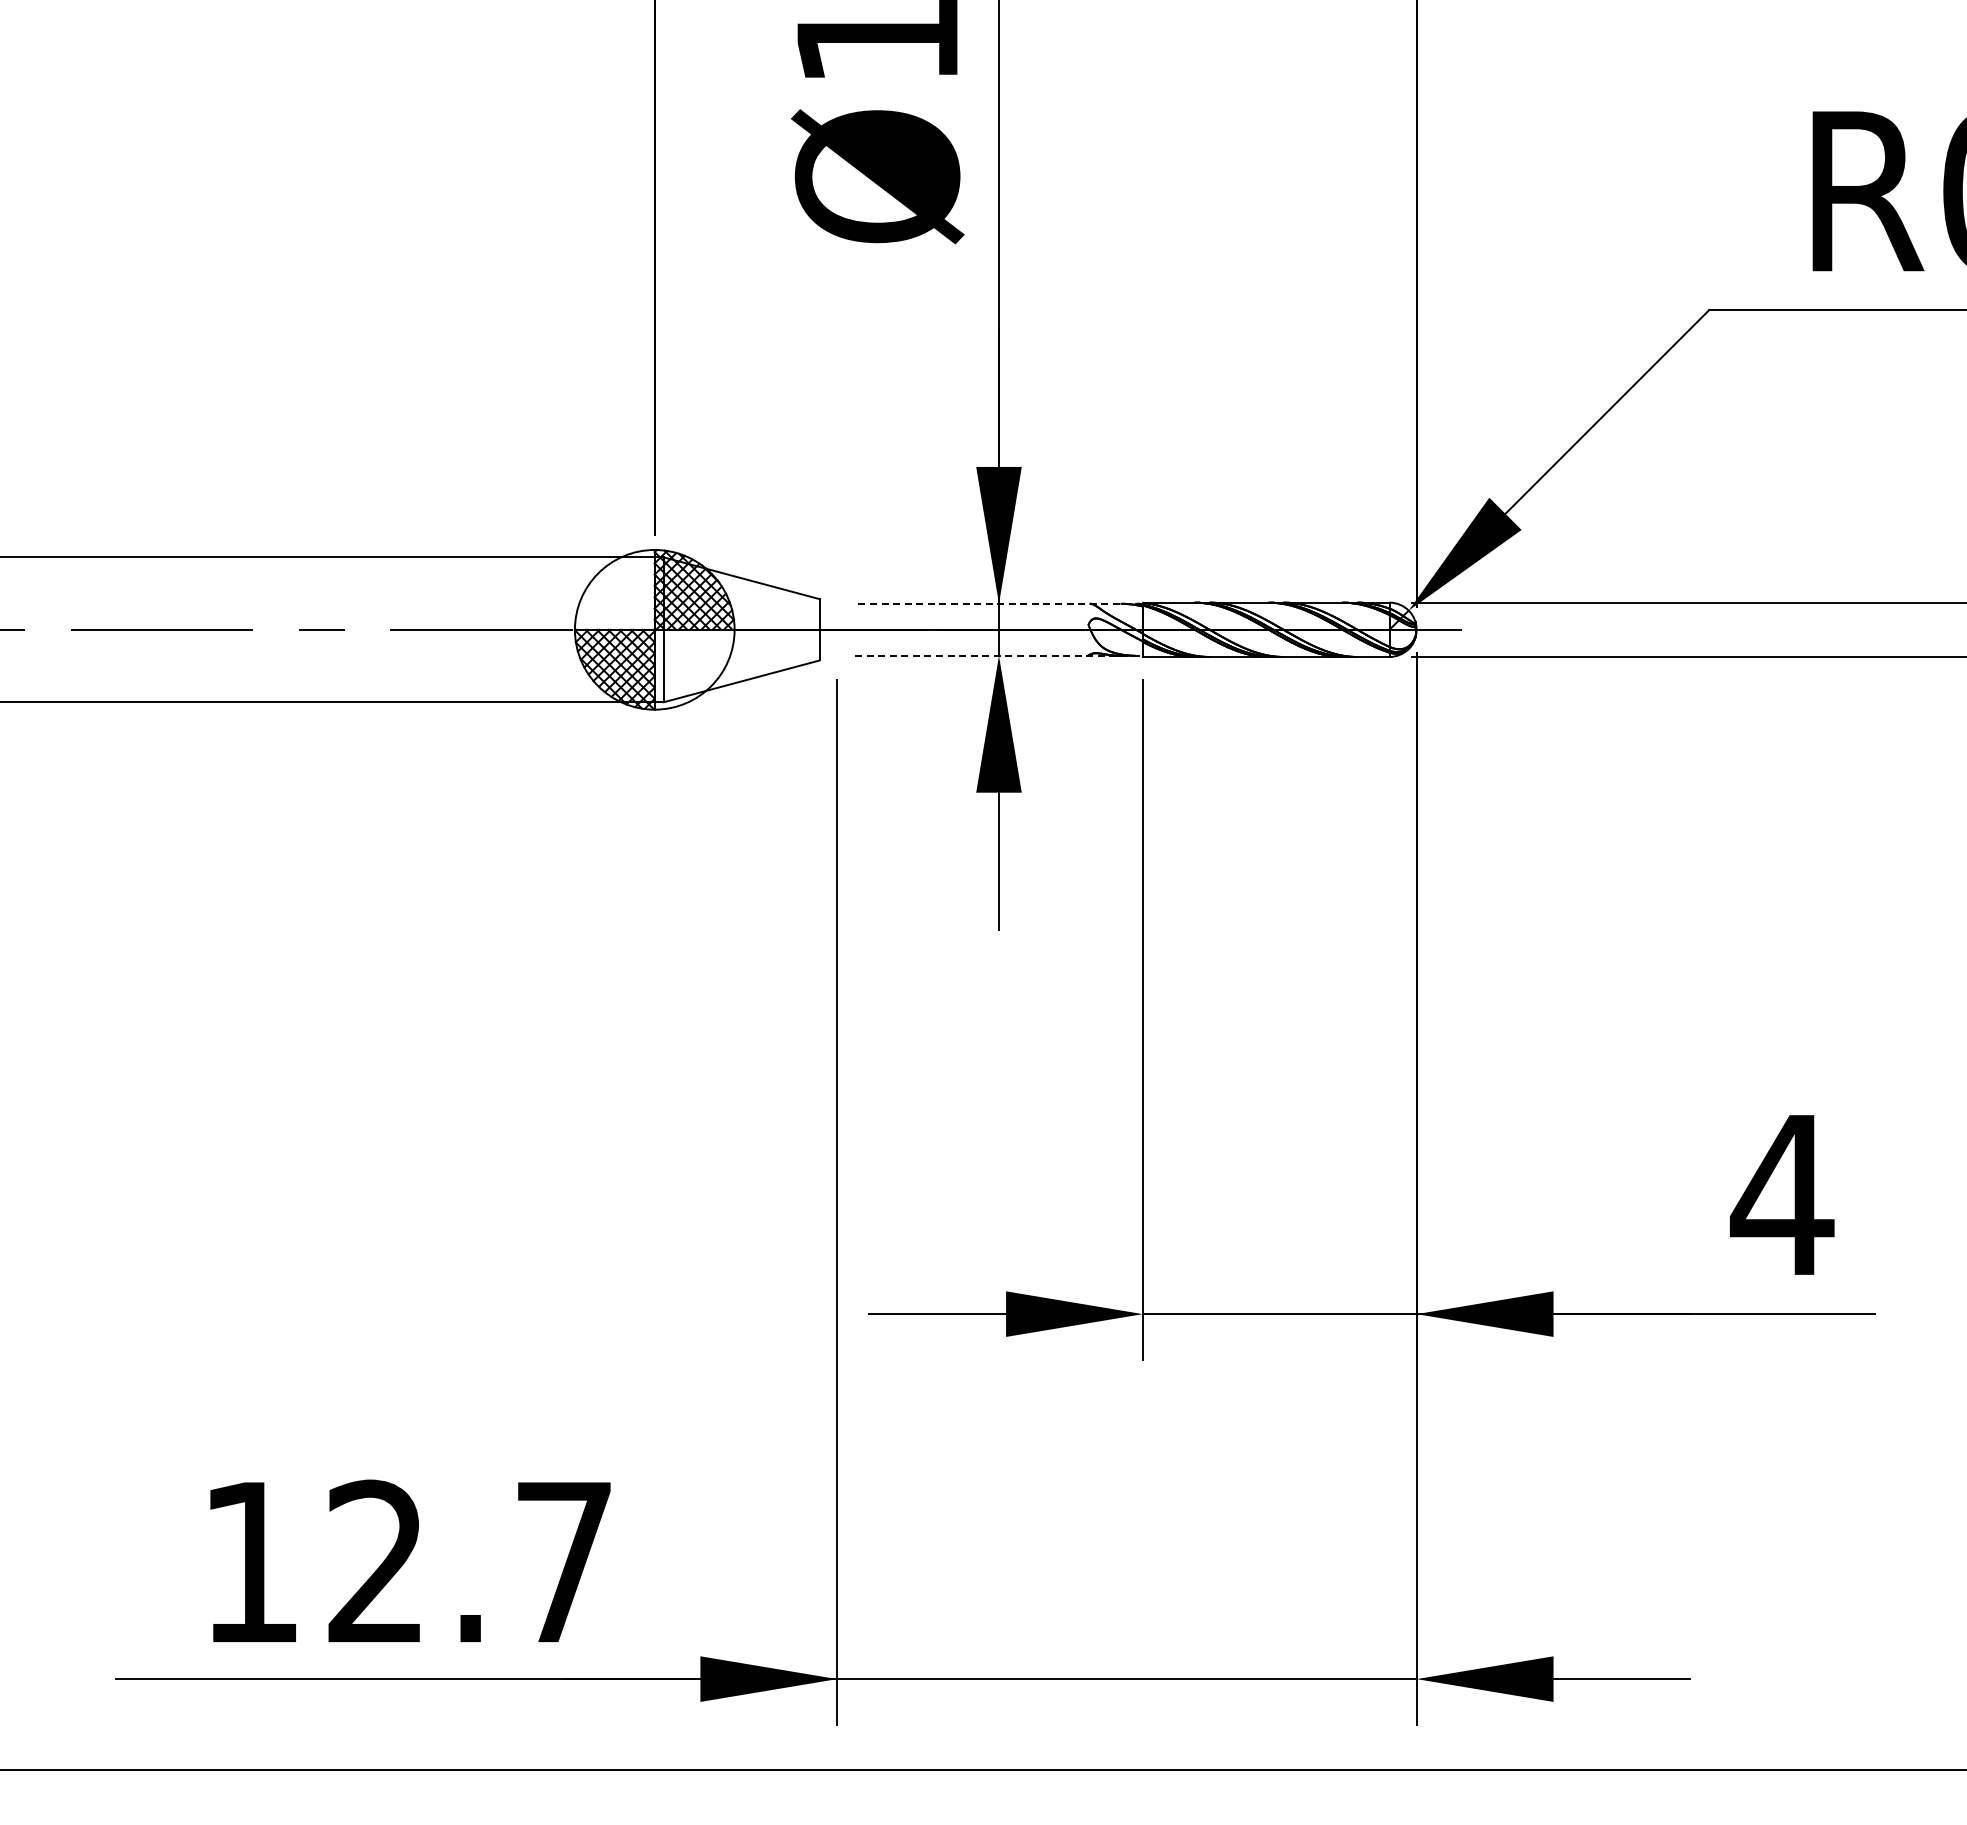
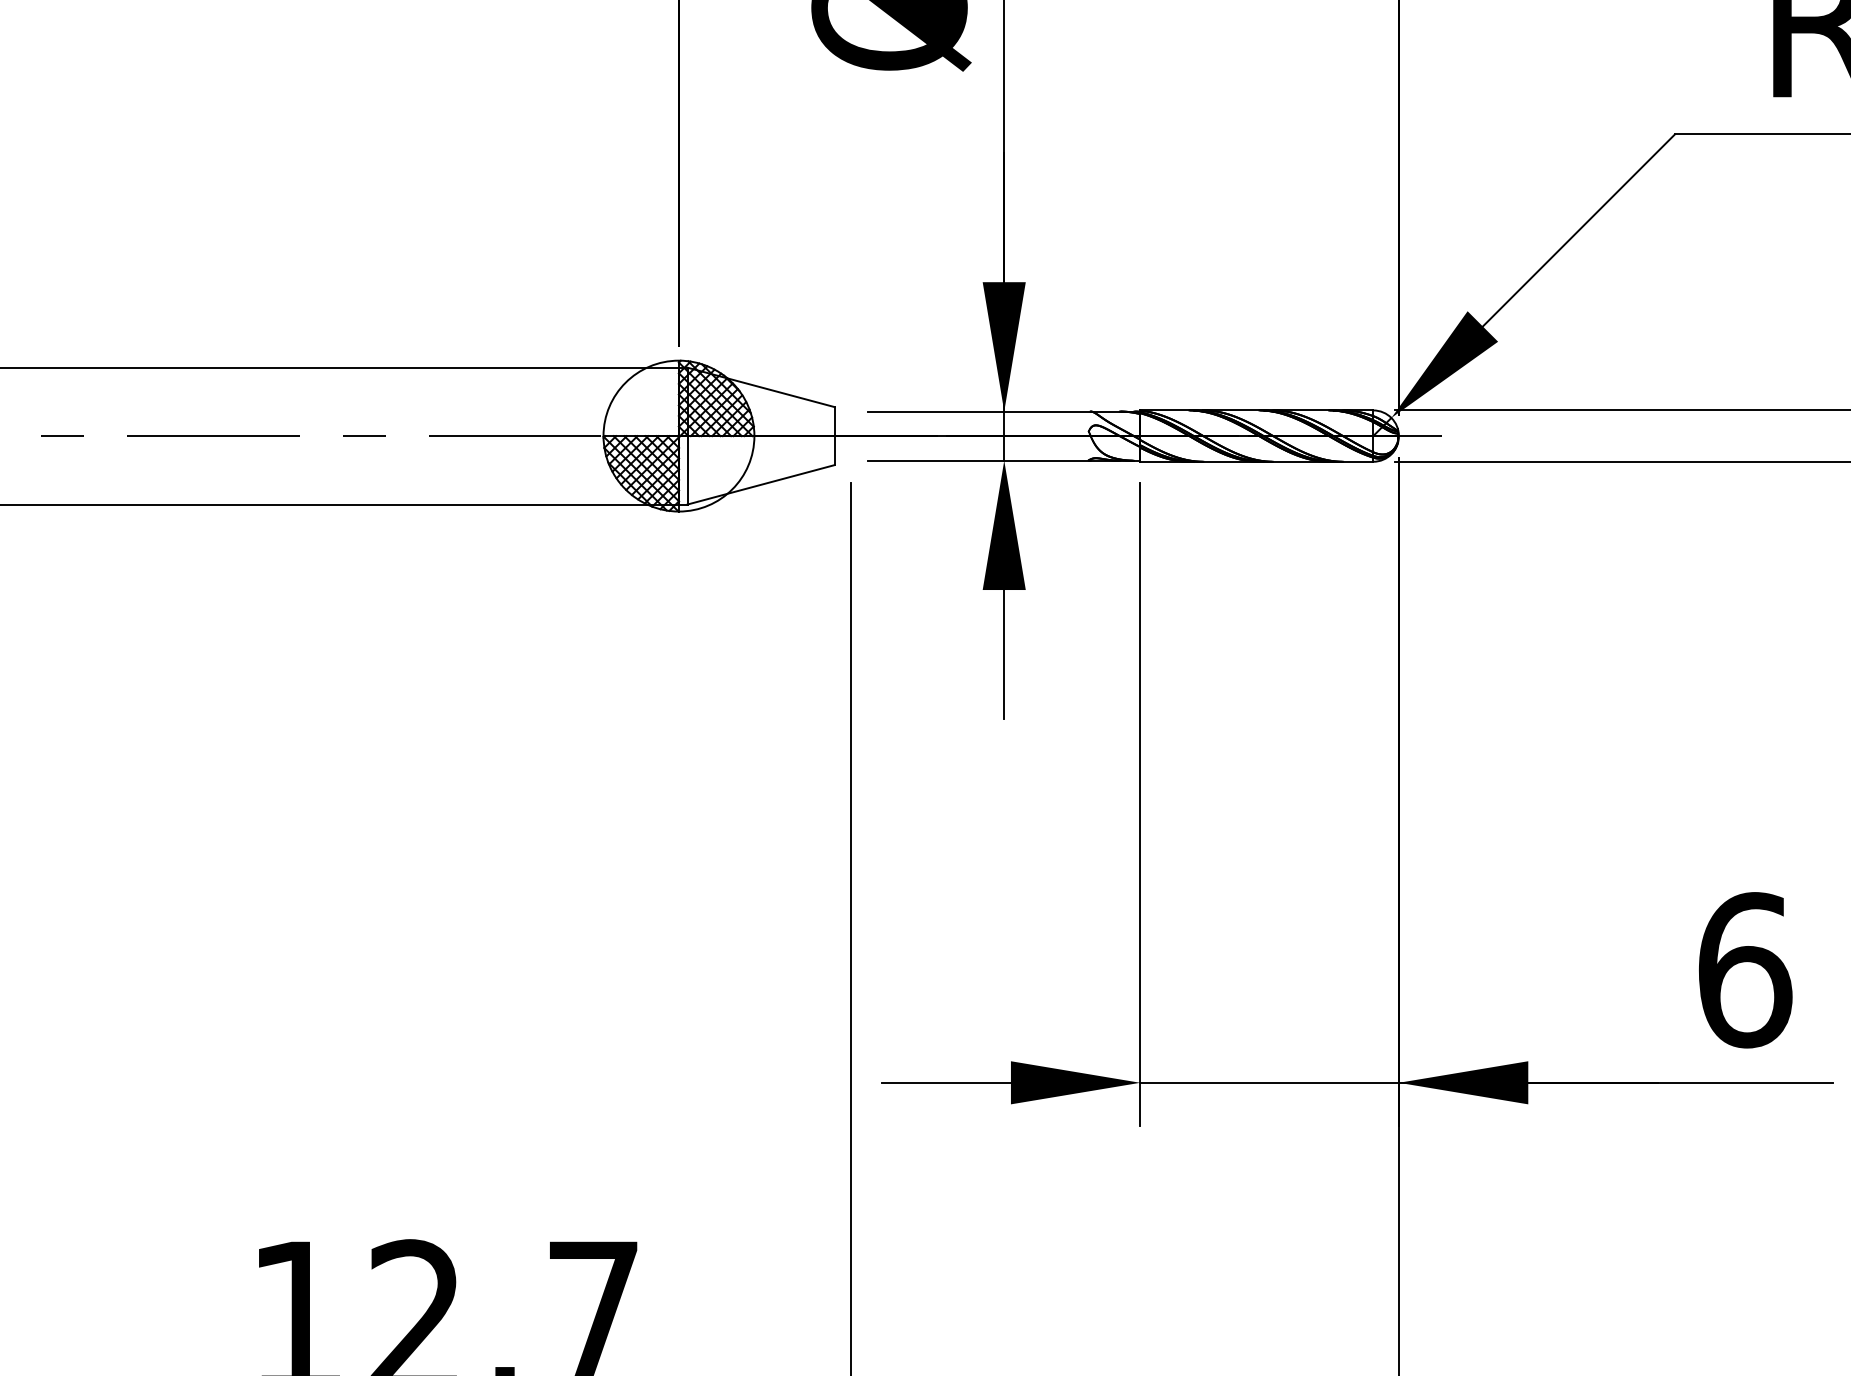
line: (998, 603) -> (1003, 411), dashed -> solid
line: (998, 655) -> (1003, 460), dashed -> solid
text: (1781, 1194) -> (1743, 969), 4 -> 6

